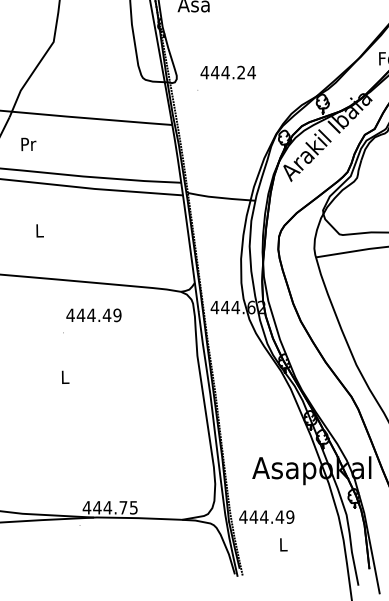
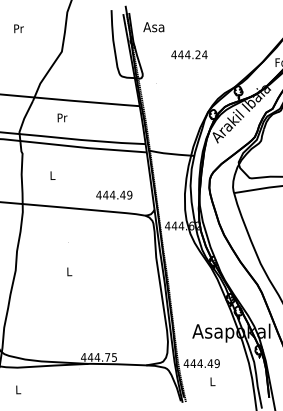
text: (228, 72) -> (189, 54), moved
text: (28, 143) -> (62, 117), moved
text: (94, 314) -> (114, 194), moved

